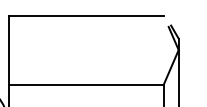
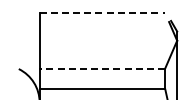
line: (86, 15) -> (102, 12), solid -> dashed
line: (86, 84) -> (102, 68), solid -> dashed

